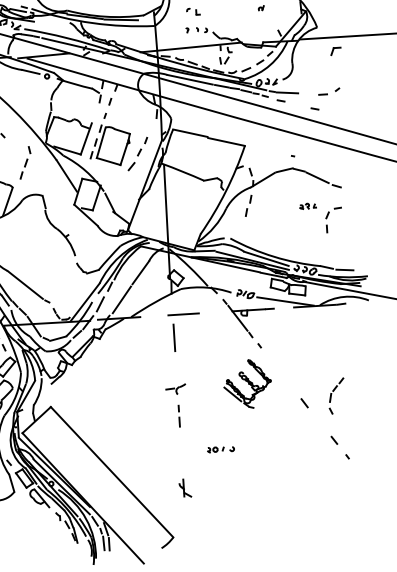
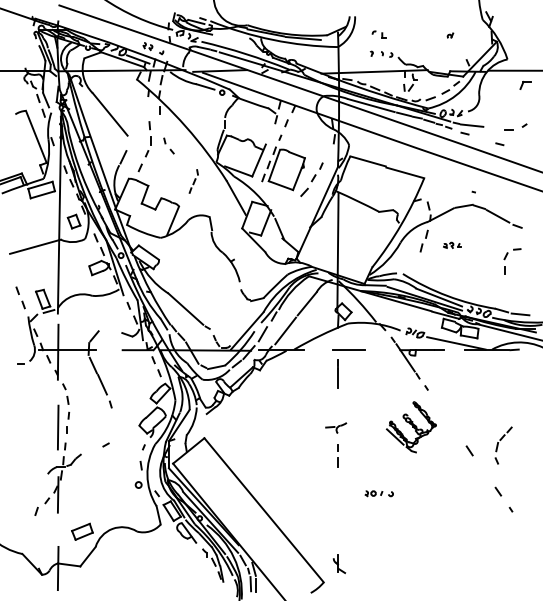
part: (25, 162) -> (193, 181), size x0.7
part: (308, 205) -> (452, 244), moved
part: (185, 488) -> (339, 564), moved

